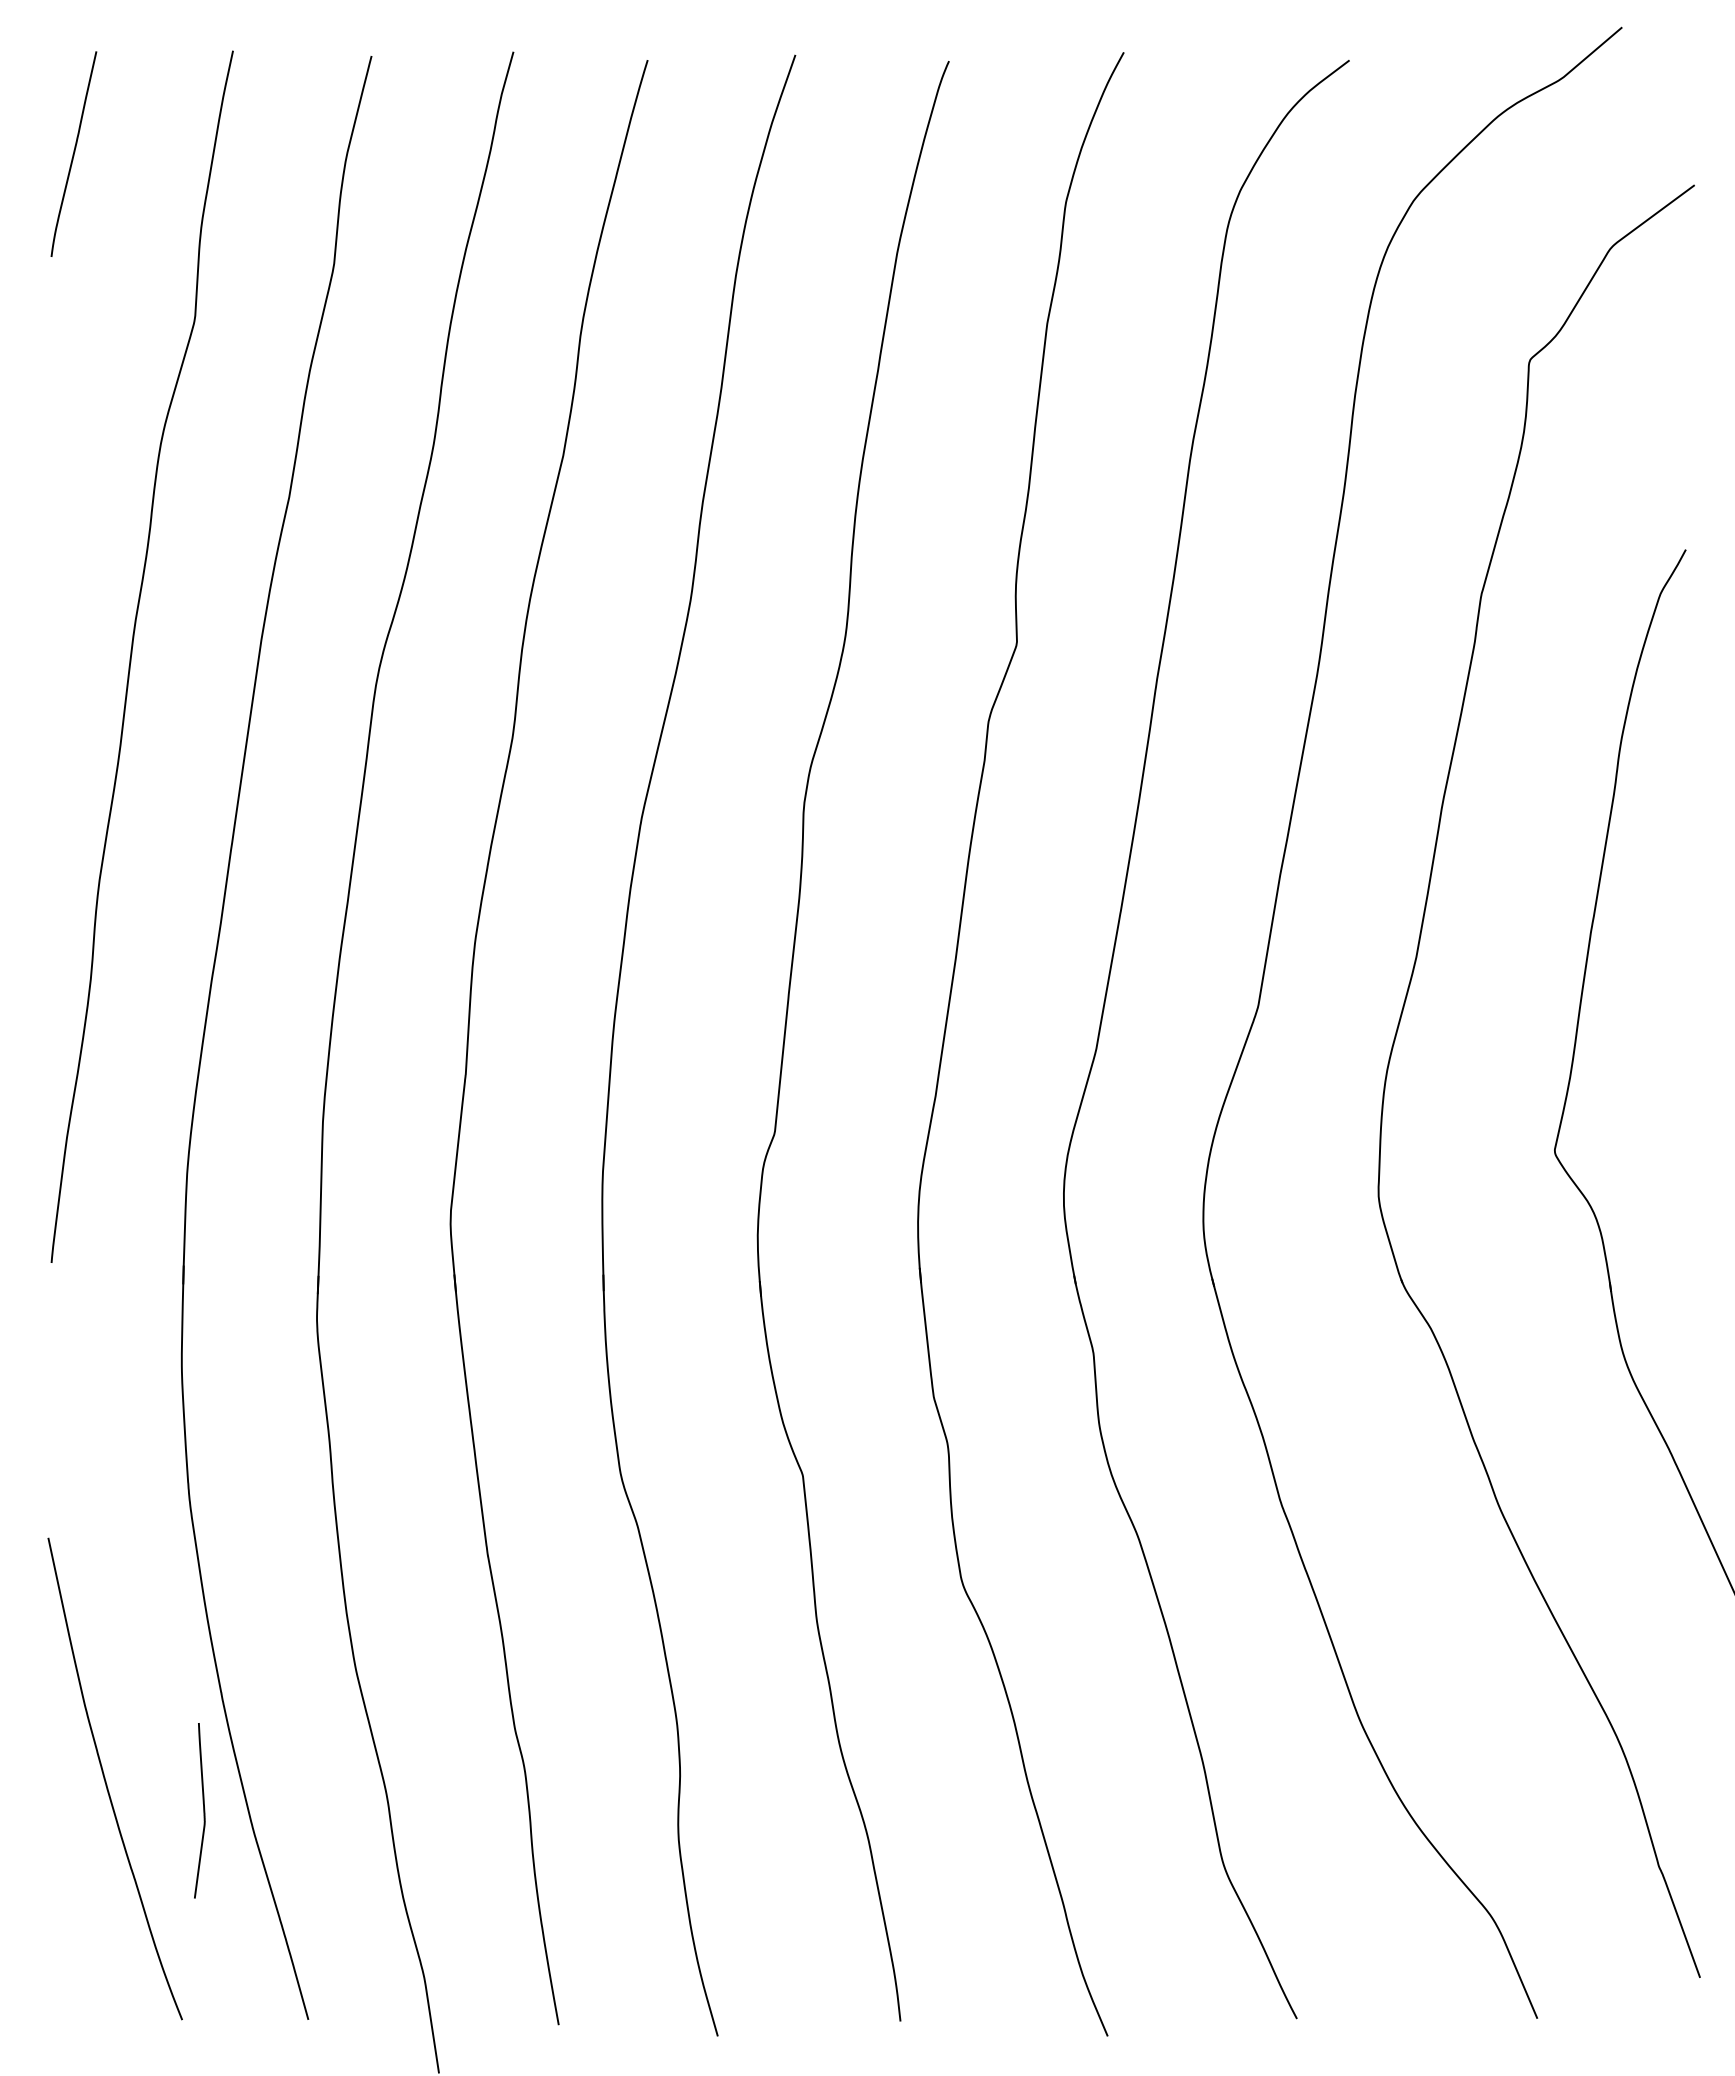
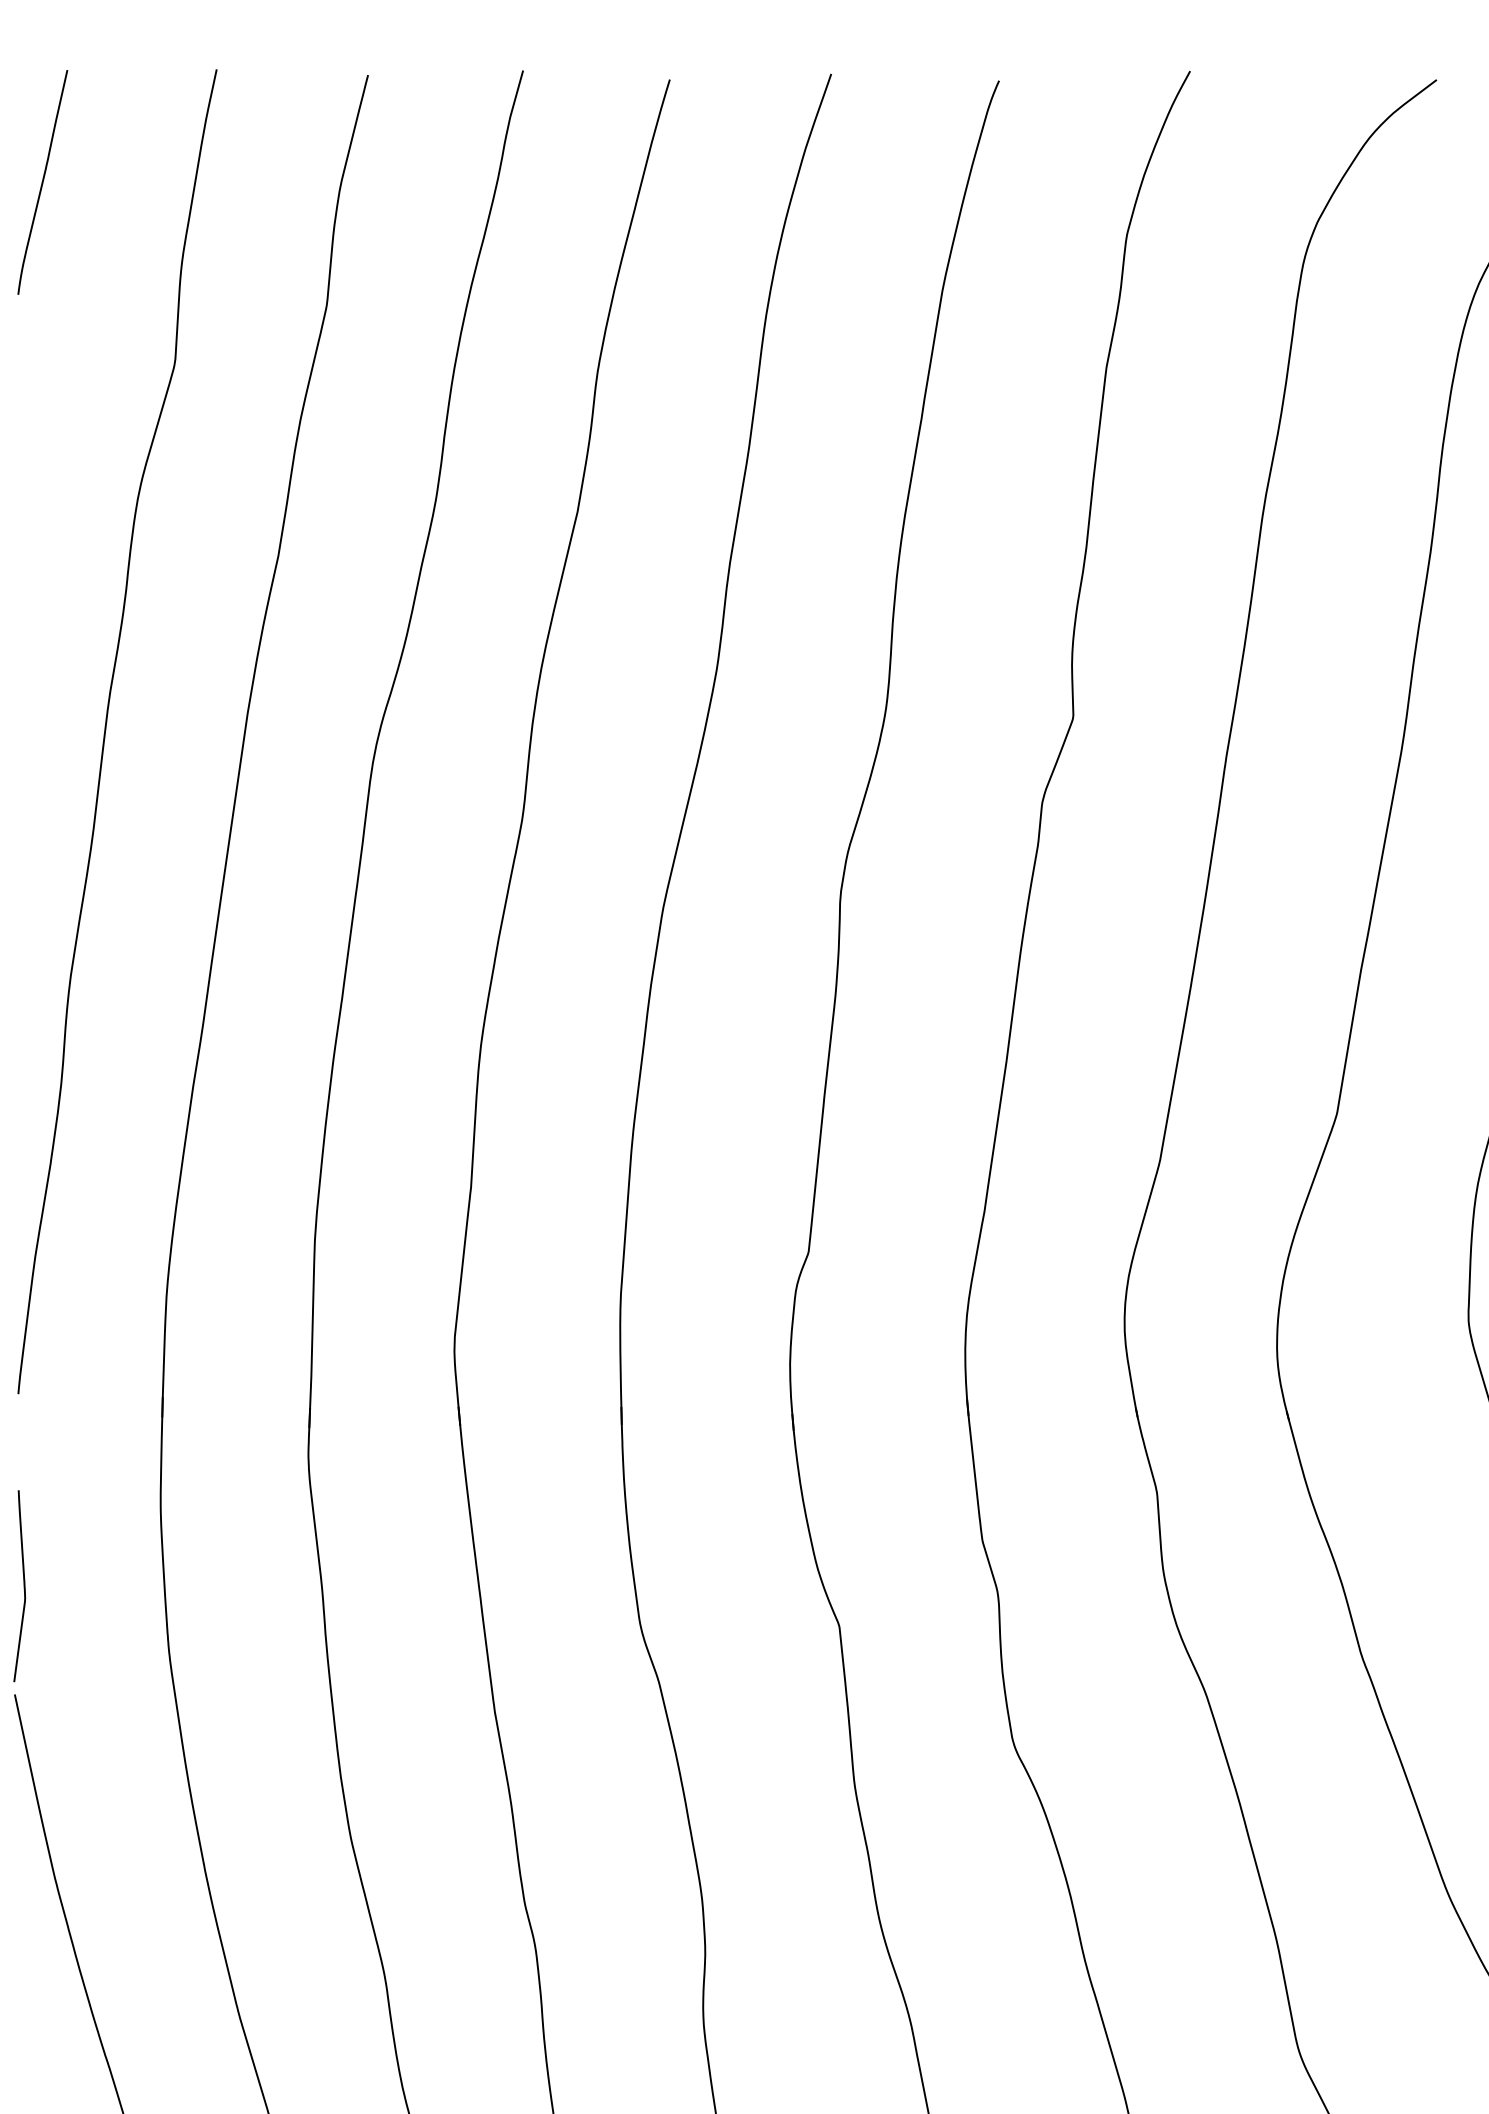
curve: (203, 1810) -> (23, 1585), moved

